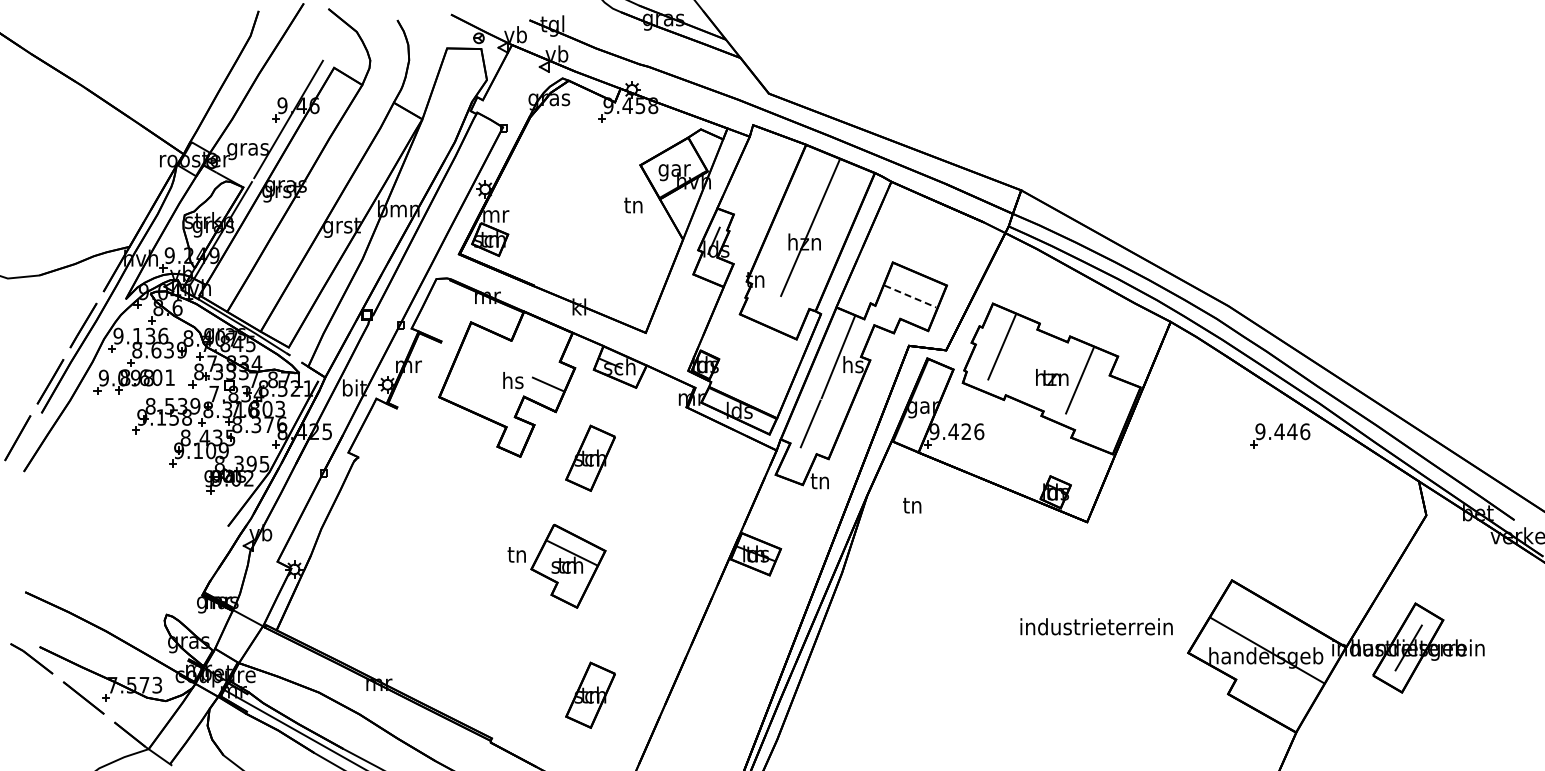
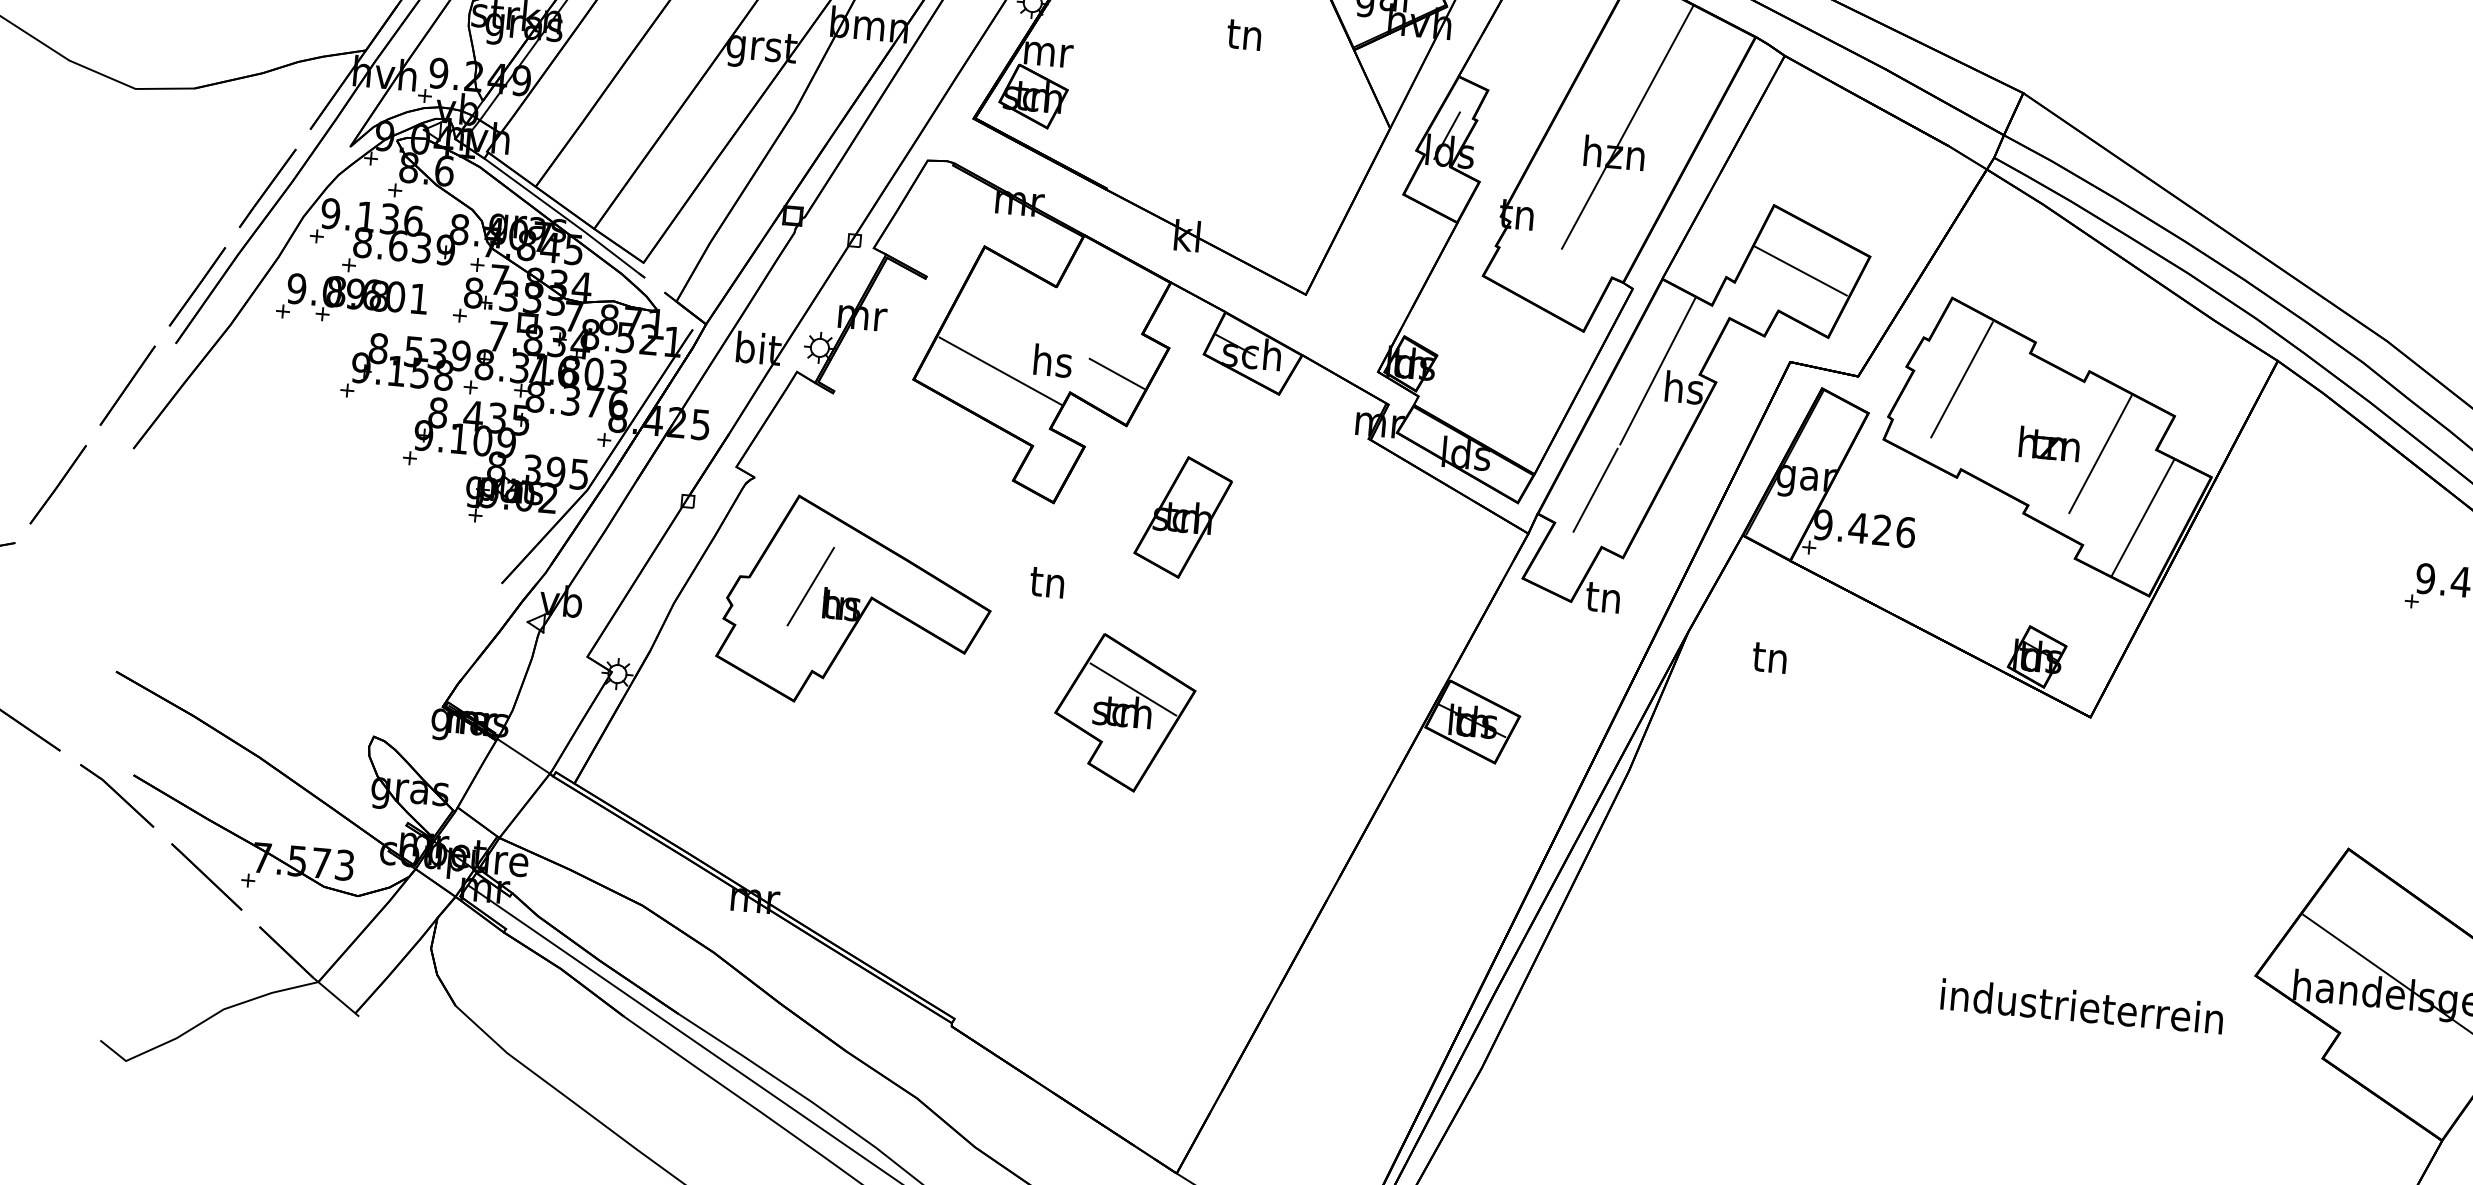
text: (633, 205) -> (1244, 35), moved
line: (910, 296) -> (1801, 271), dashed -> solid
line: (485, 388) -> (1000, 371), added
line: (1105, 412) -> (2142, 517), added
part: (418, 520) -> (854, 603), added
text: (516, 554) -> (1046, 581), moved
text: (1096, 626) -> (2082, 1005), moved
part: (590, 694) -> (1143, 953), removed

